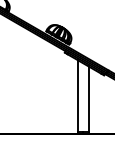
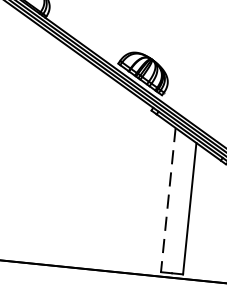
line: (77, 95) -> (168, 199), solid -> dashed

